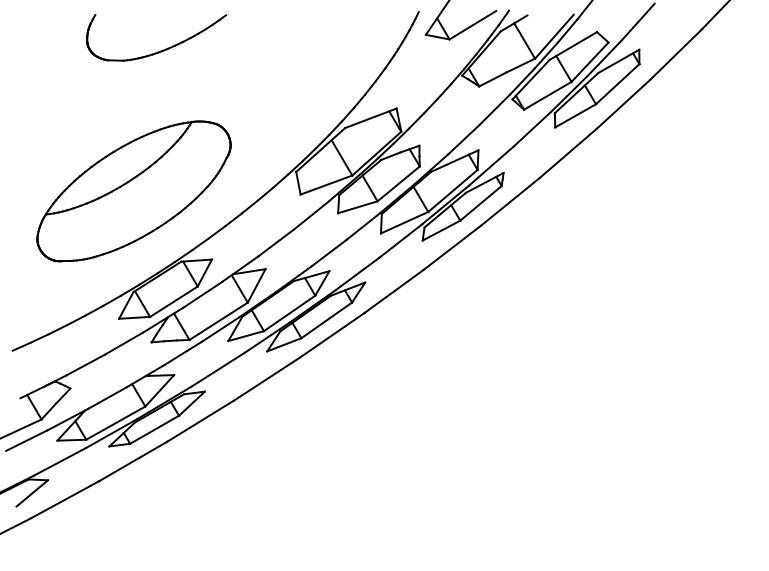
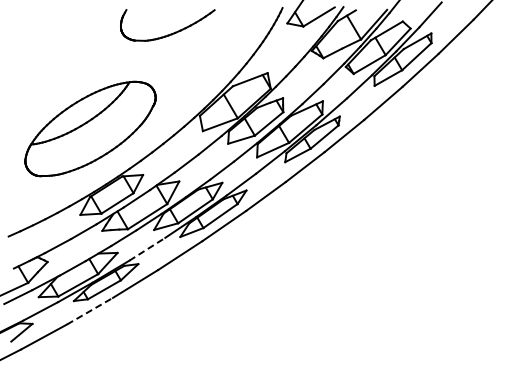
part: (160, 49) -> (170, 33), moved
line: (218, 369) -> (147, 249), solid -> dashed
line: (132, 461) -> (89, 311), solid -> dashed

